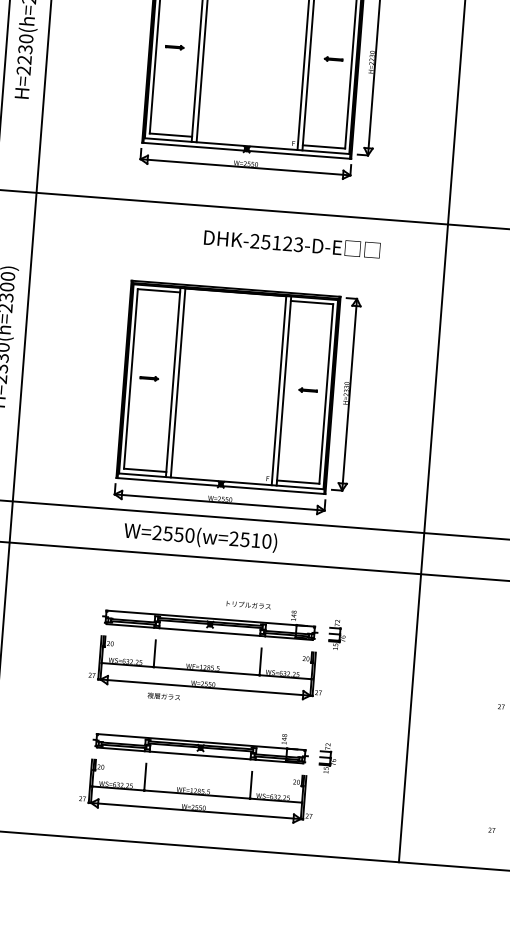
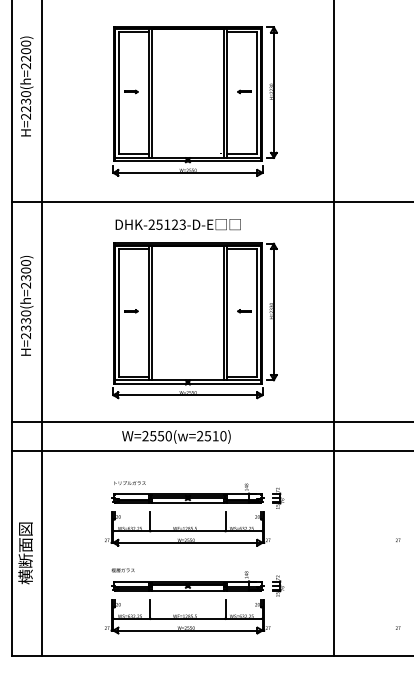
text: (291, 243) -> (177, 224), moved
part: (236, 398) -> (194, 320), moved
text: (248, 604) -> (129, 482), moved
text: (163, 696) -> (122, 570), moved

